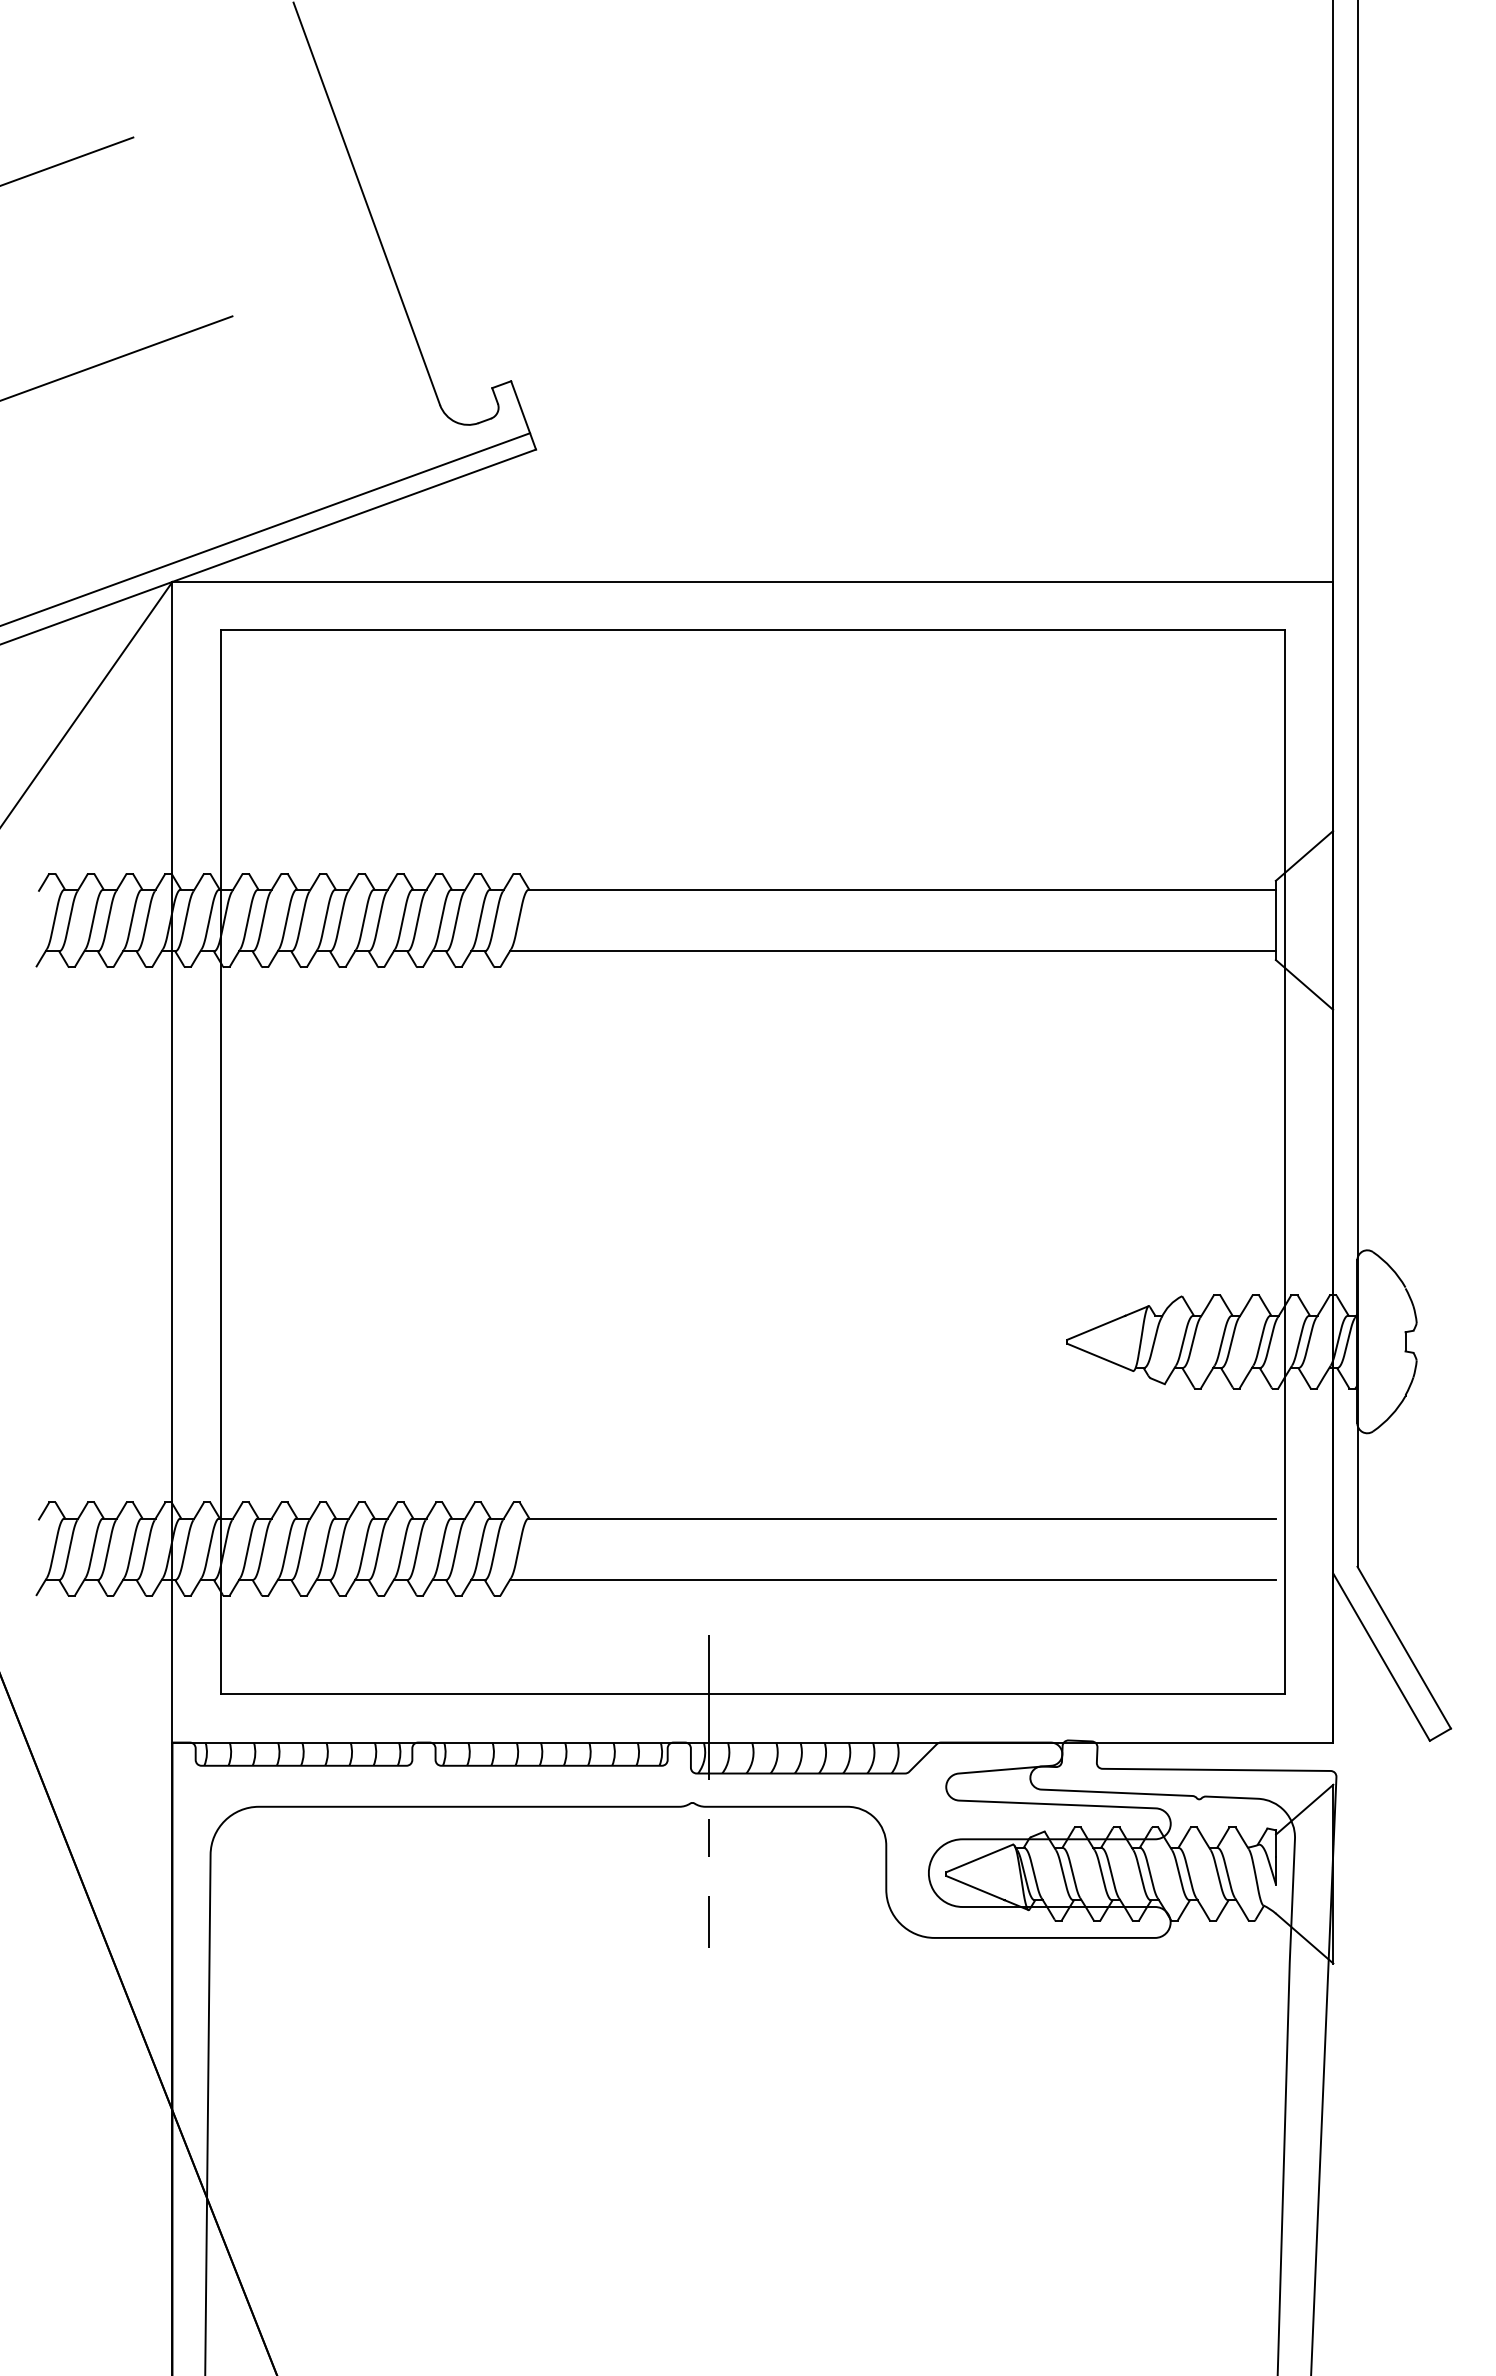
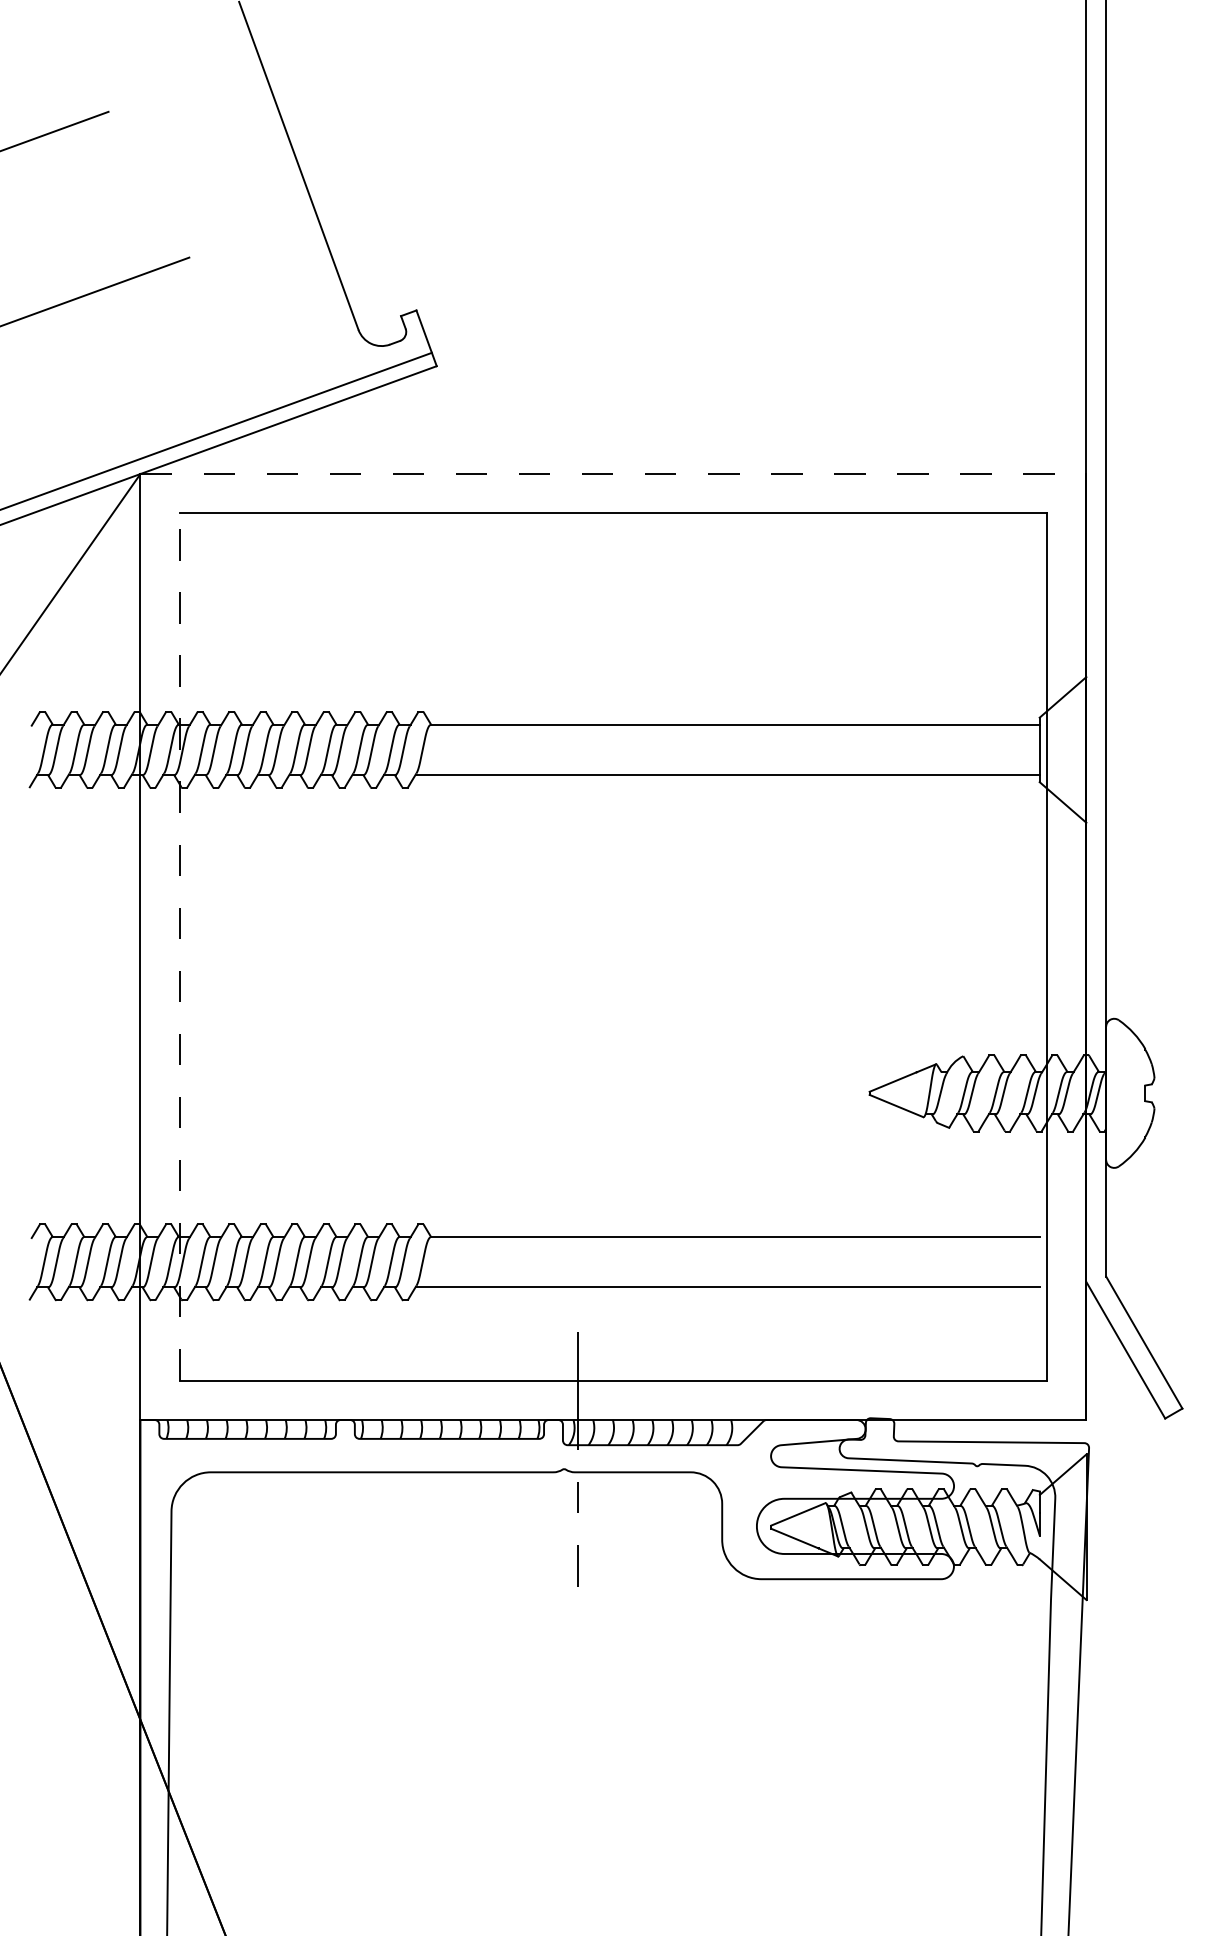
line: (753, 581) -> (613, 473), solid -> dashed
line: (220, 1162) -> (179, 947), solid -> dashed

